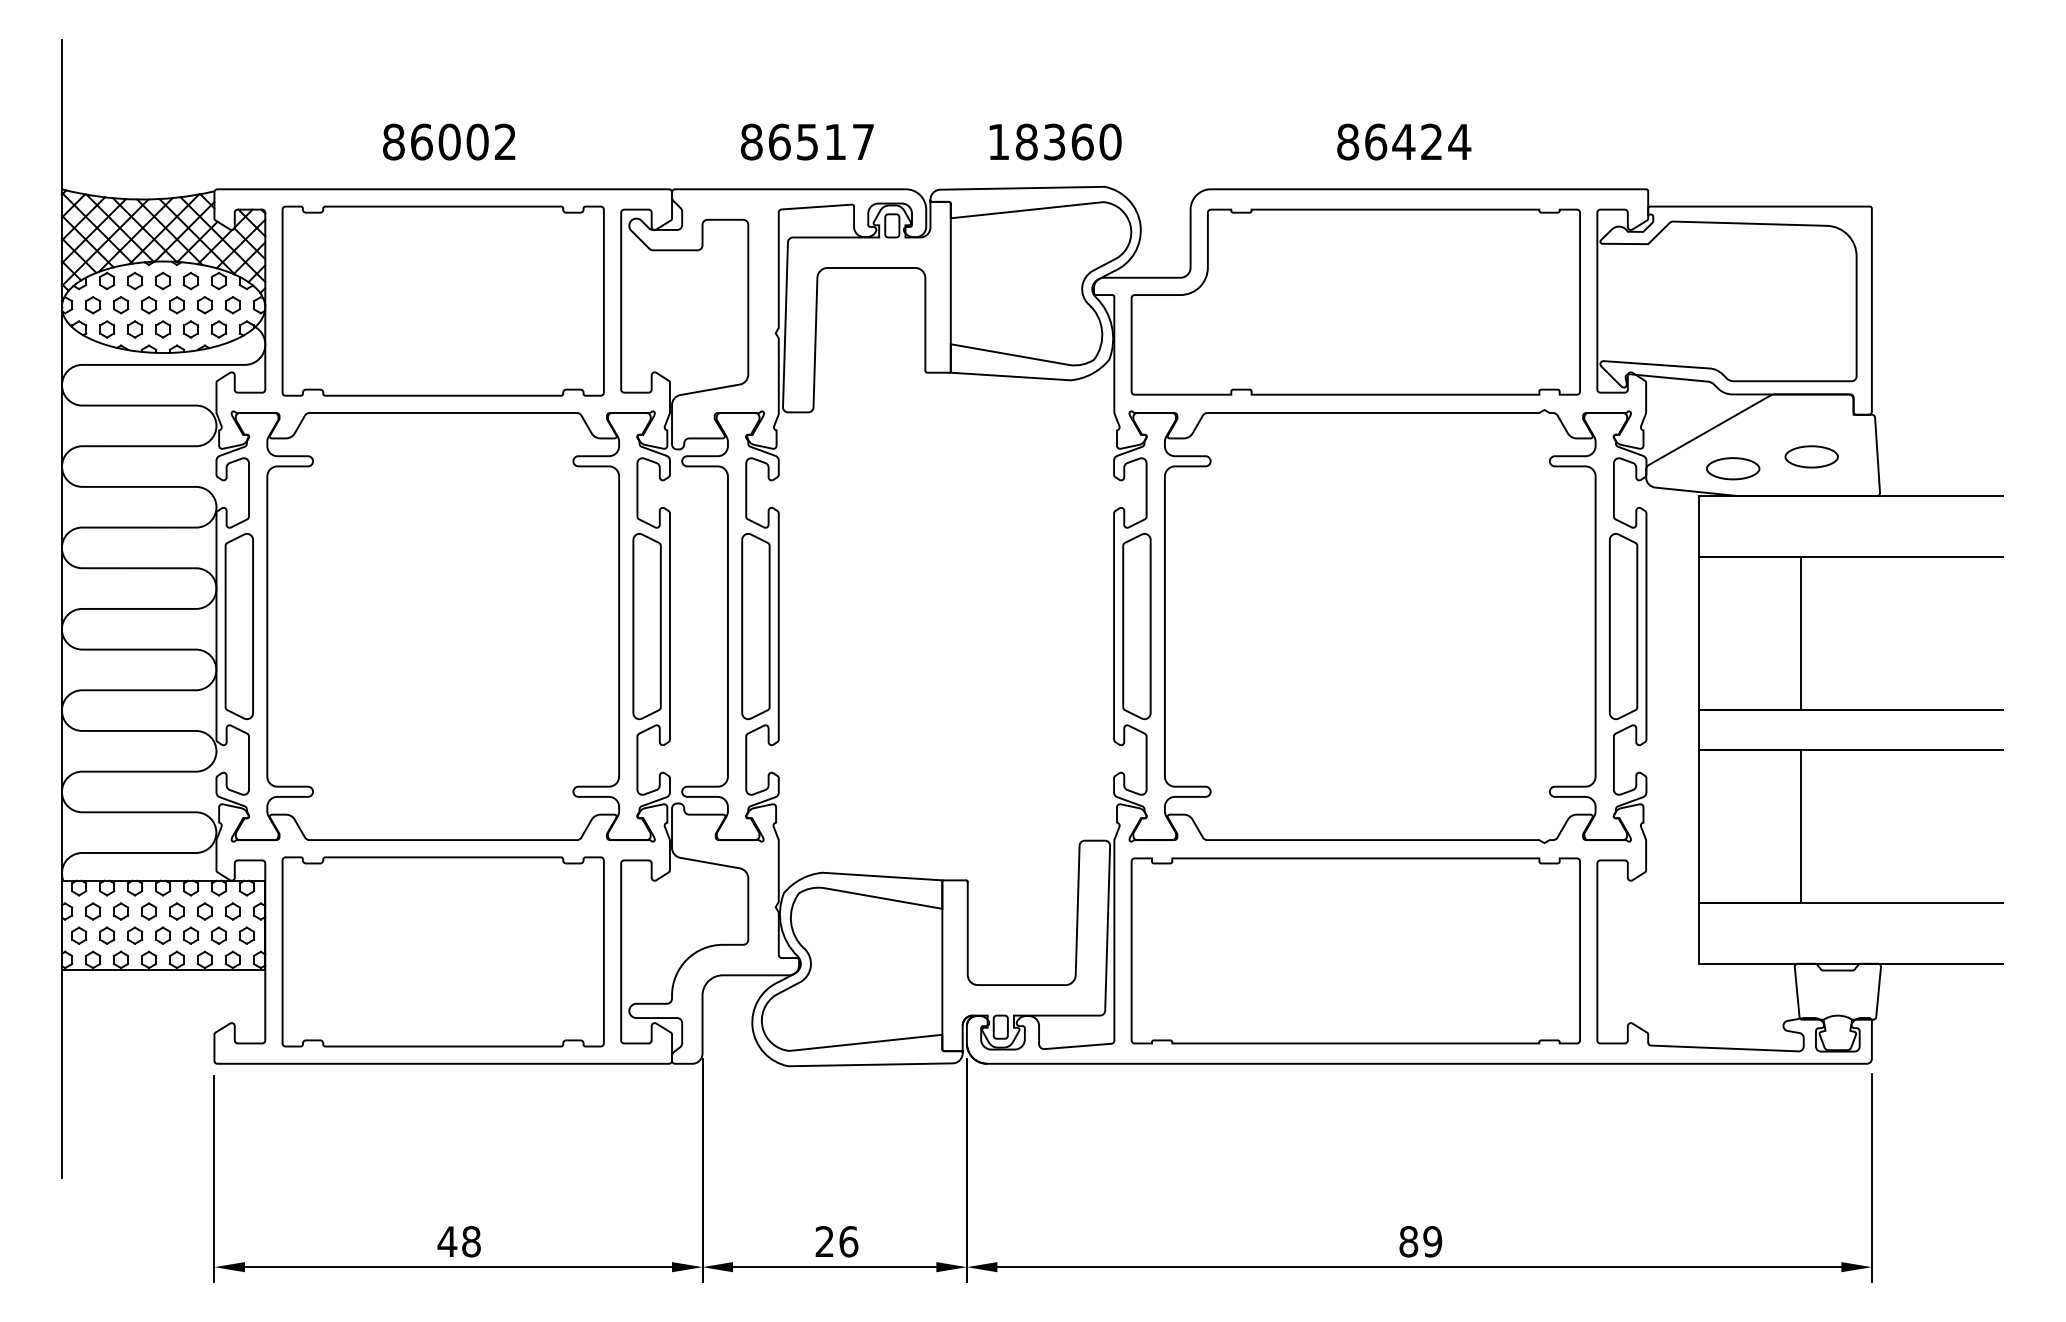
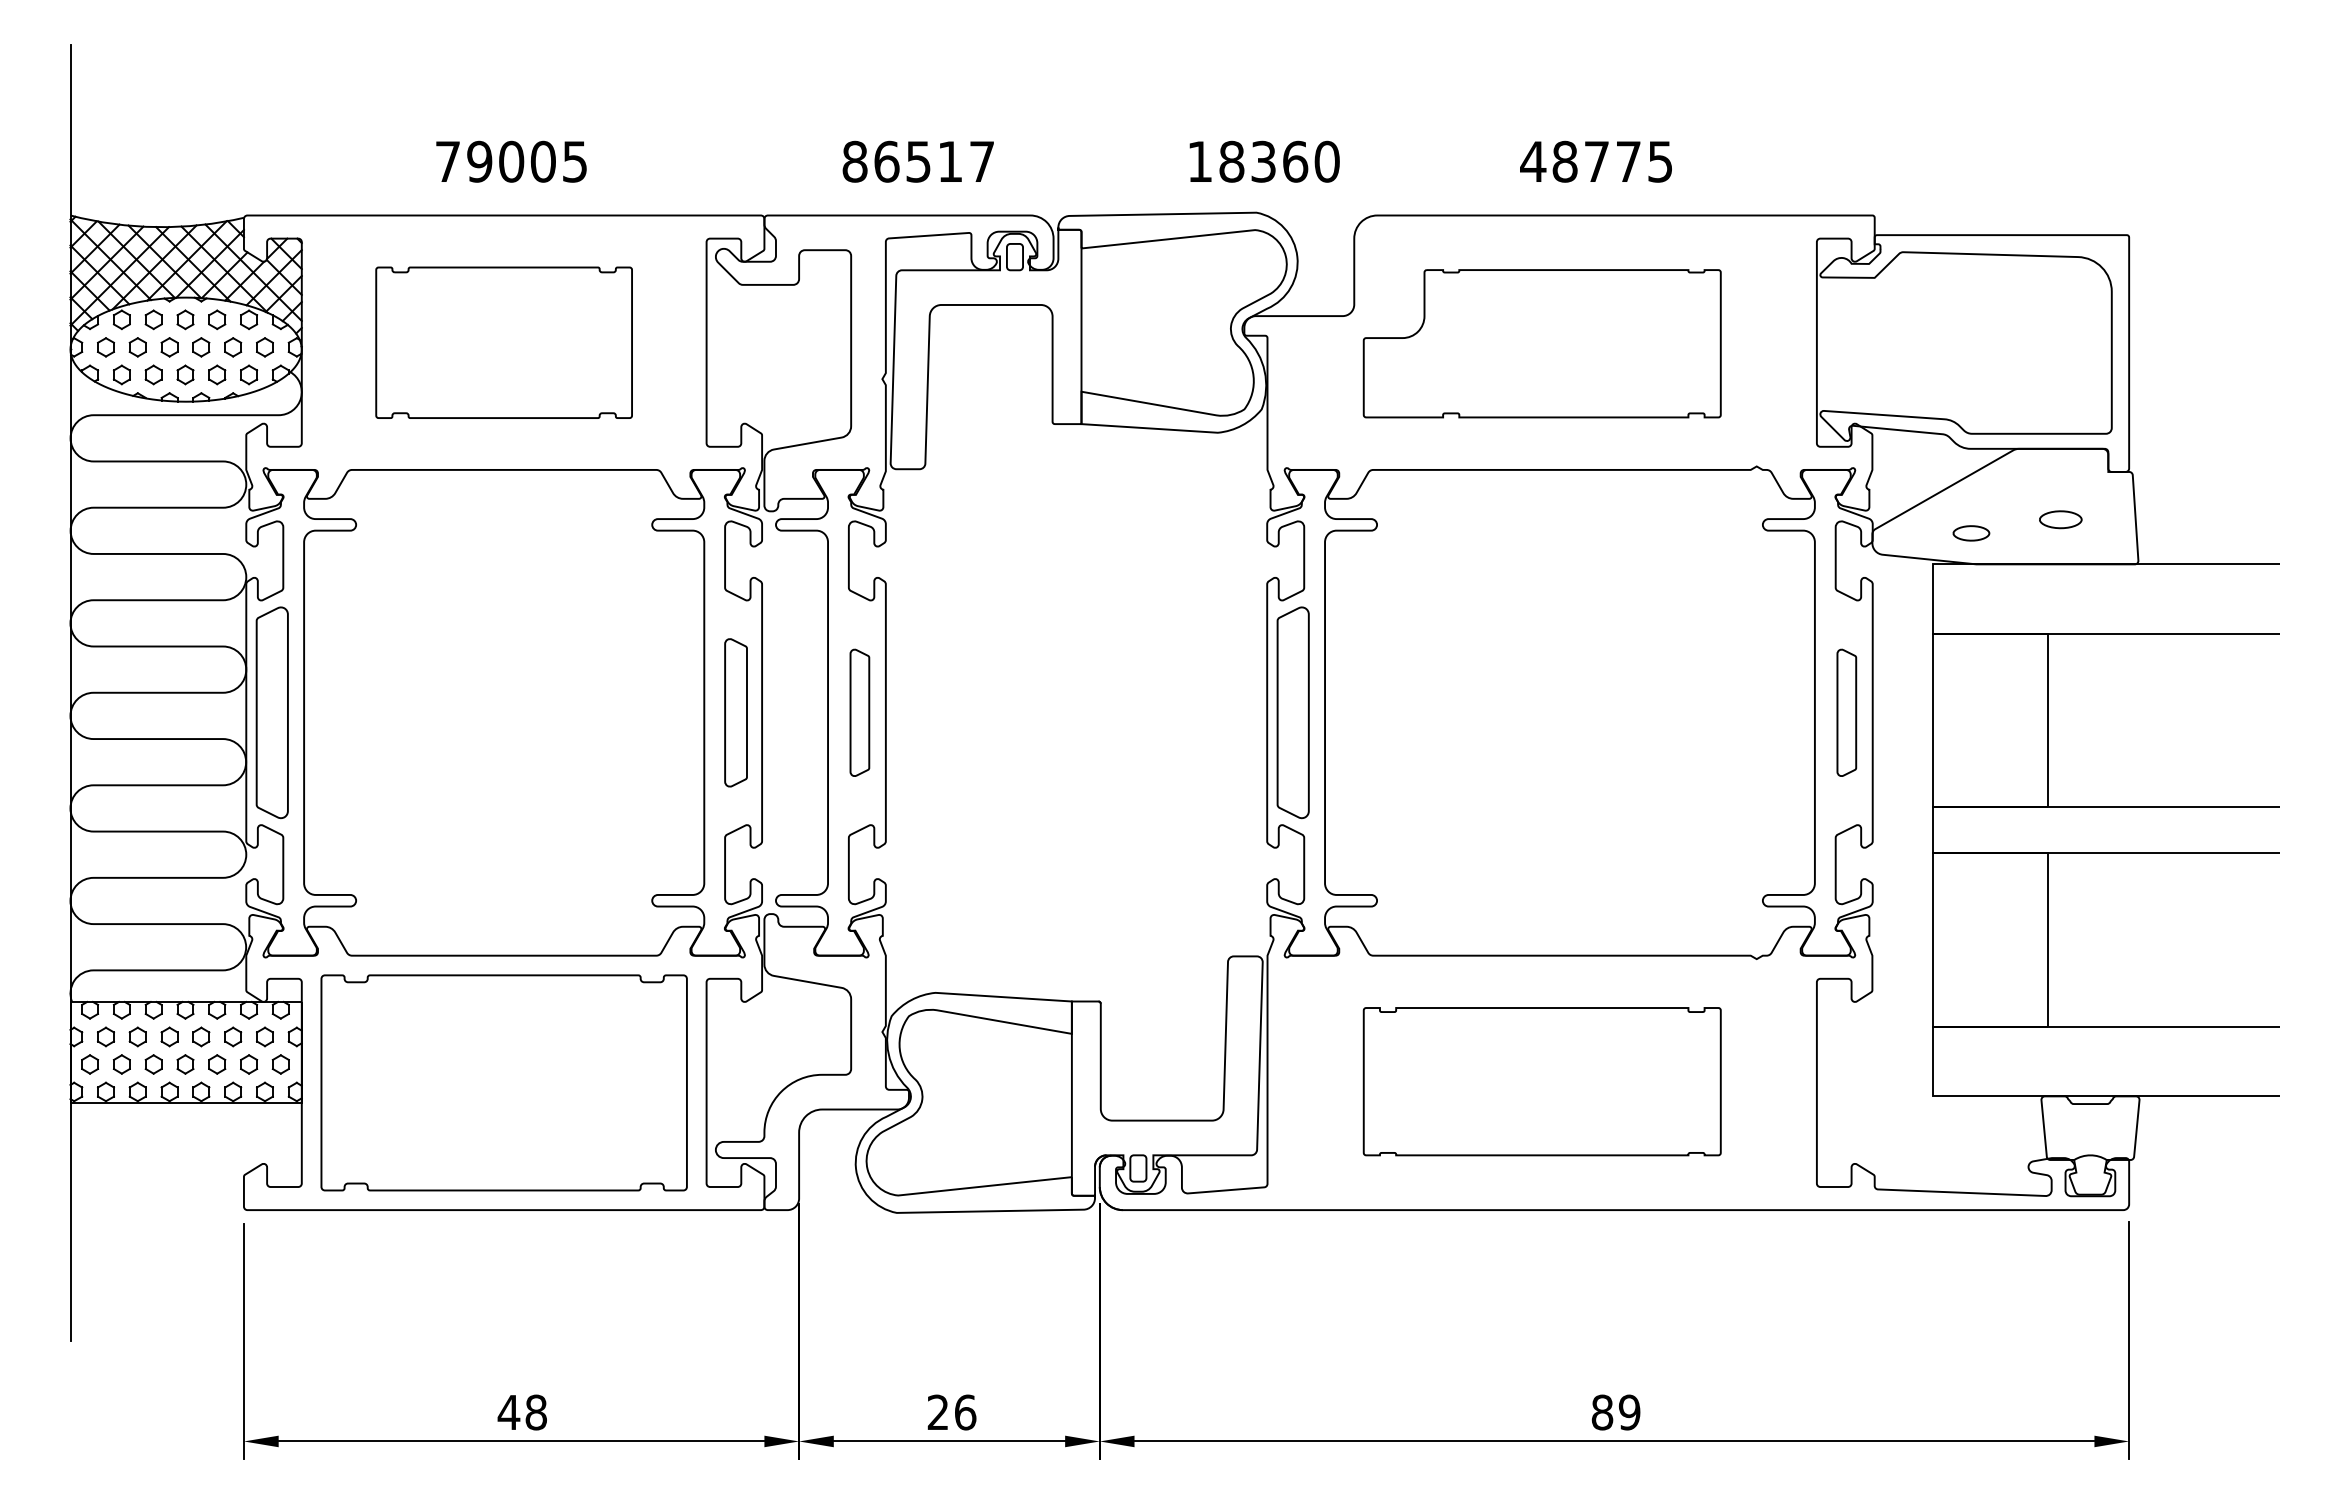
text: (448, 141) -> (510, 161), 86002 -> 79005
text: (1055, 141) -> (1264, 161), moved
text: (1403, 141) -> (1596, 161), 86424 -> 48775
part: (442, 300) -> (503, 342), size x0.7
part: (1356, 301) -> (1542, 343), size x0.7
part: (1811, 456) -> (2060, 519), size x0.7
part: (1733, 468) -> (1971, 533), size x0.6
part: (646, 626) -> (735, 712), size x0.7
part: (755, 626) -> (859, 712), size x0.6
part: (1623, 626) -> (1846, 712), size x0.6
part: (1356, 950) -> (1542, 1081), size x0.7

